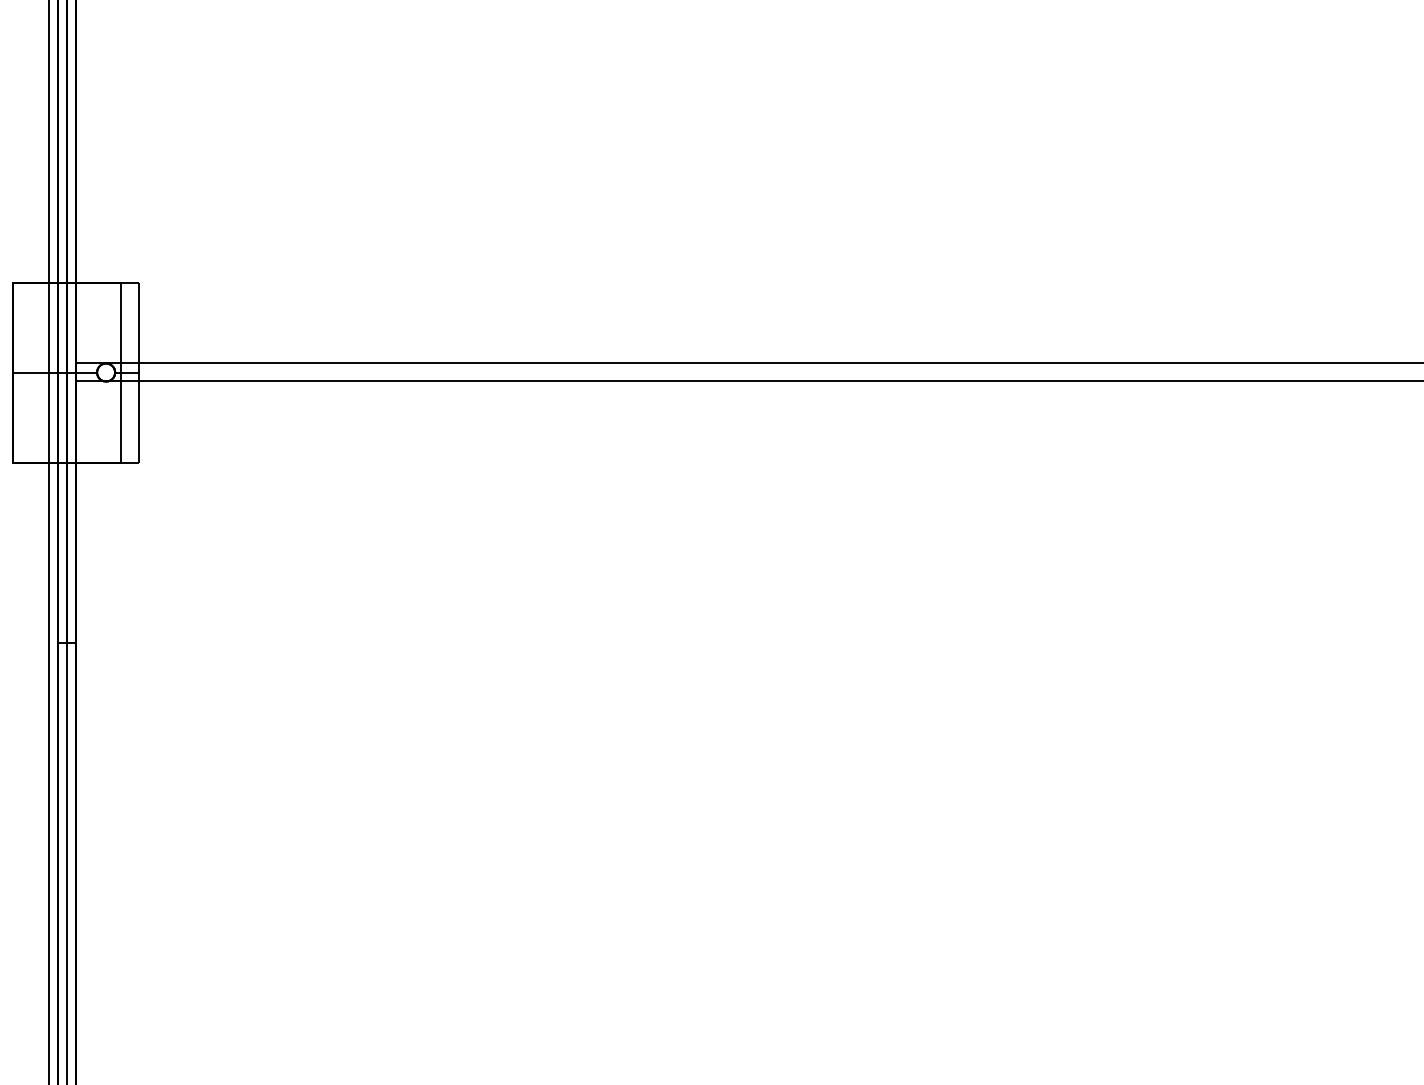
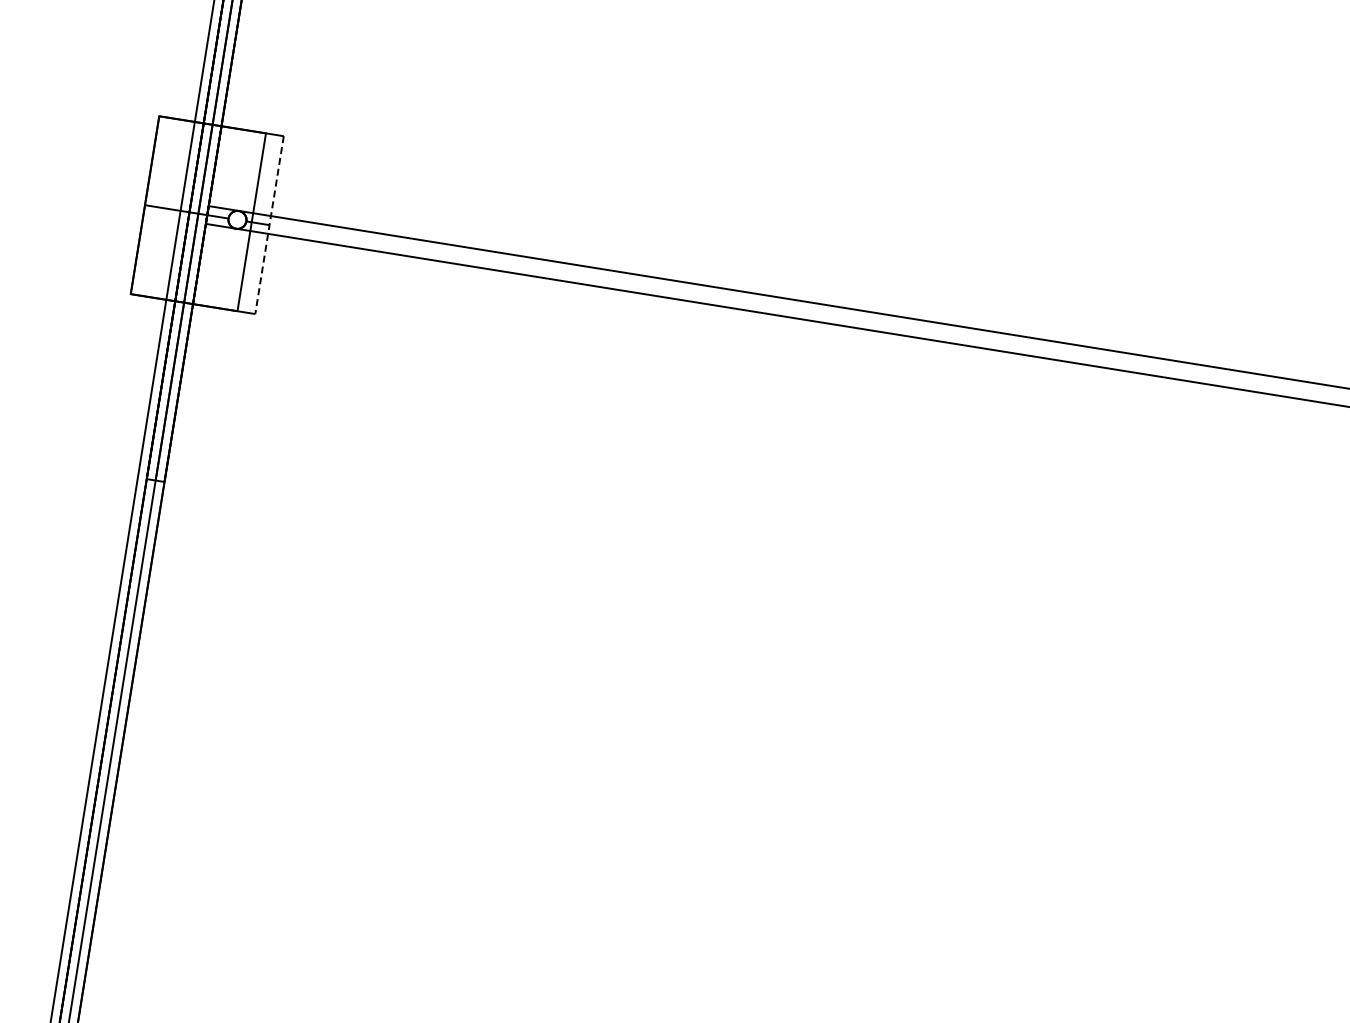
line: (138, 373) -> (269, 225), solid -> dashed

